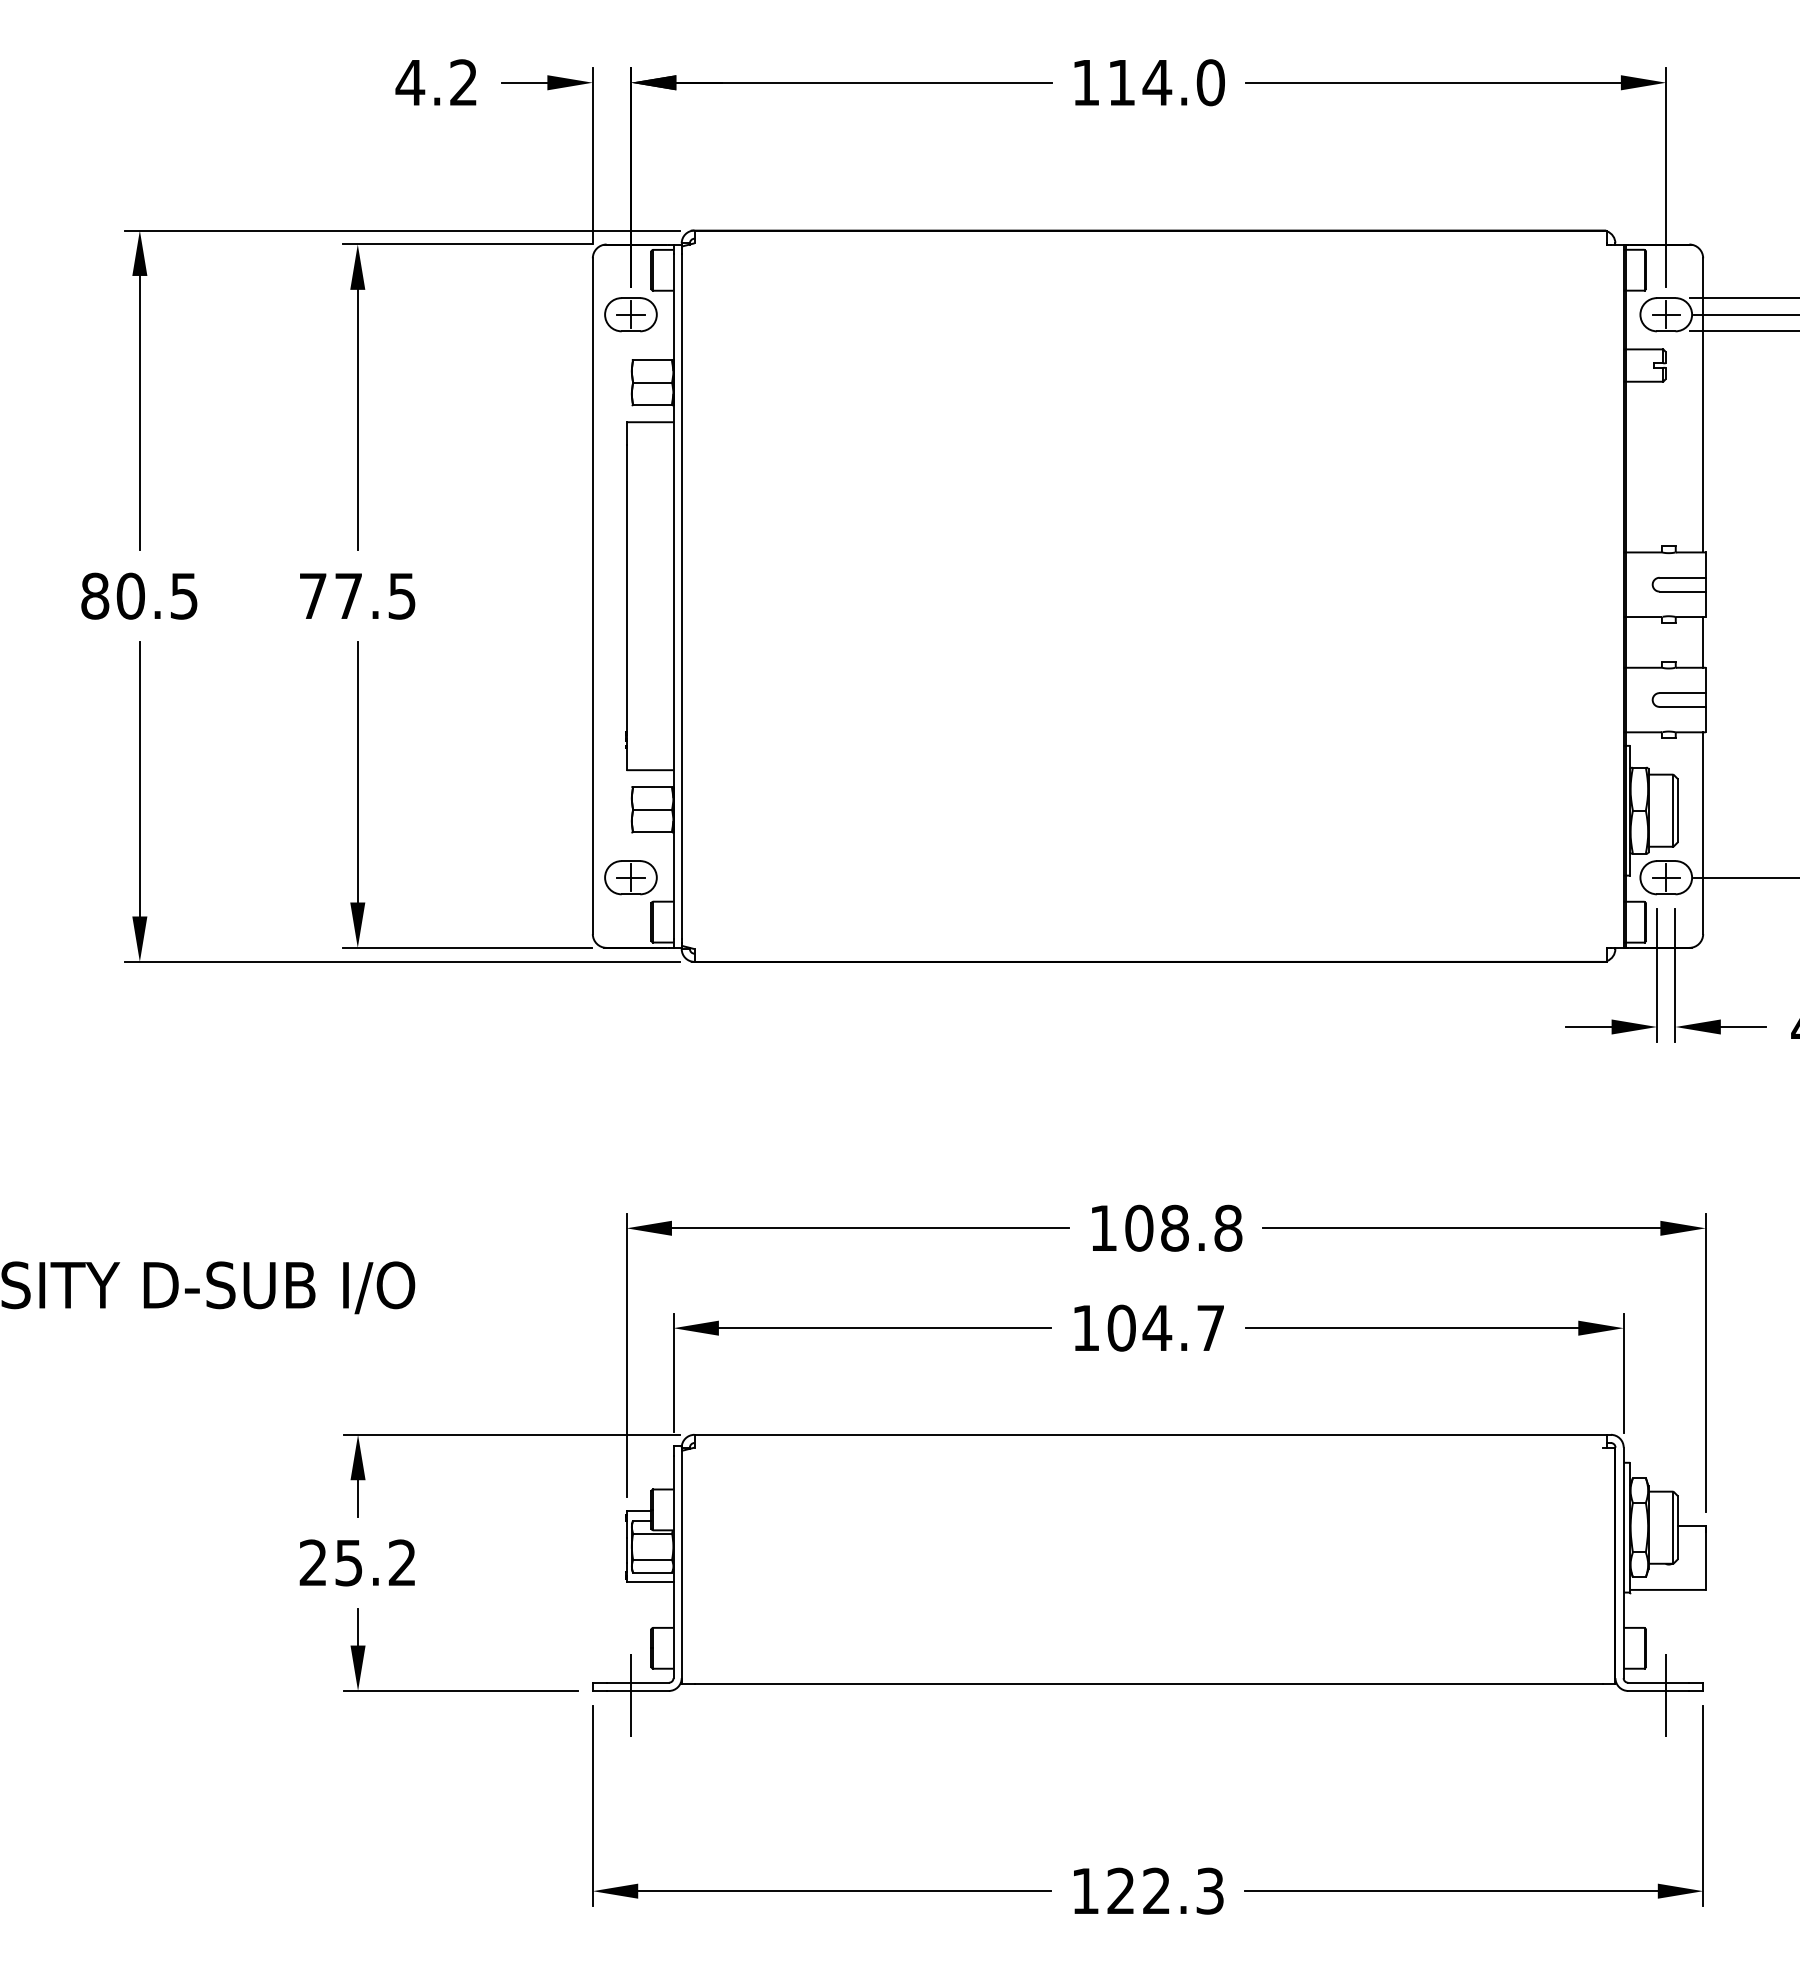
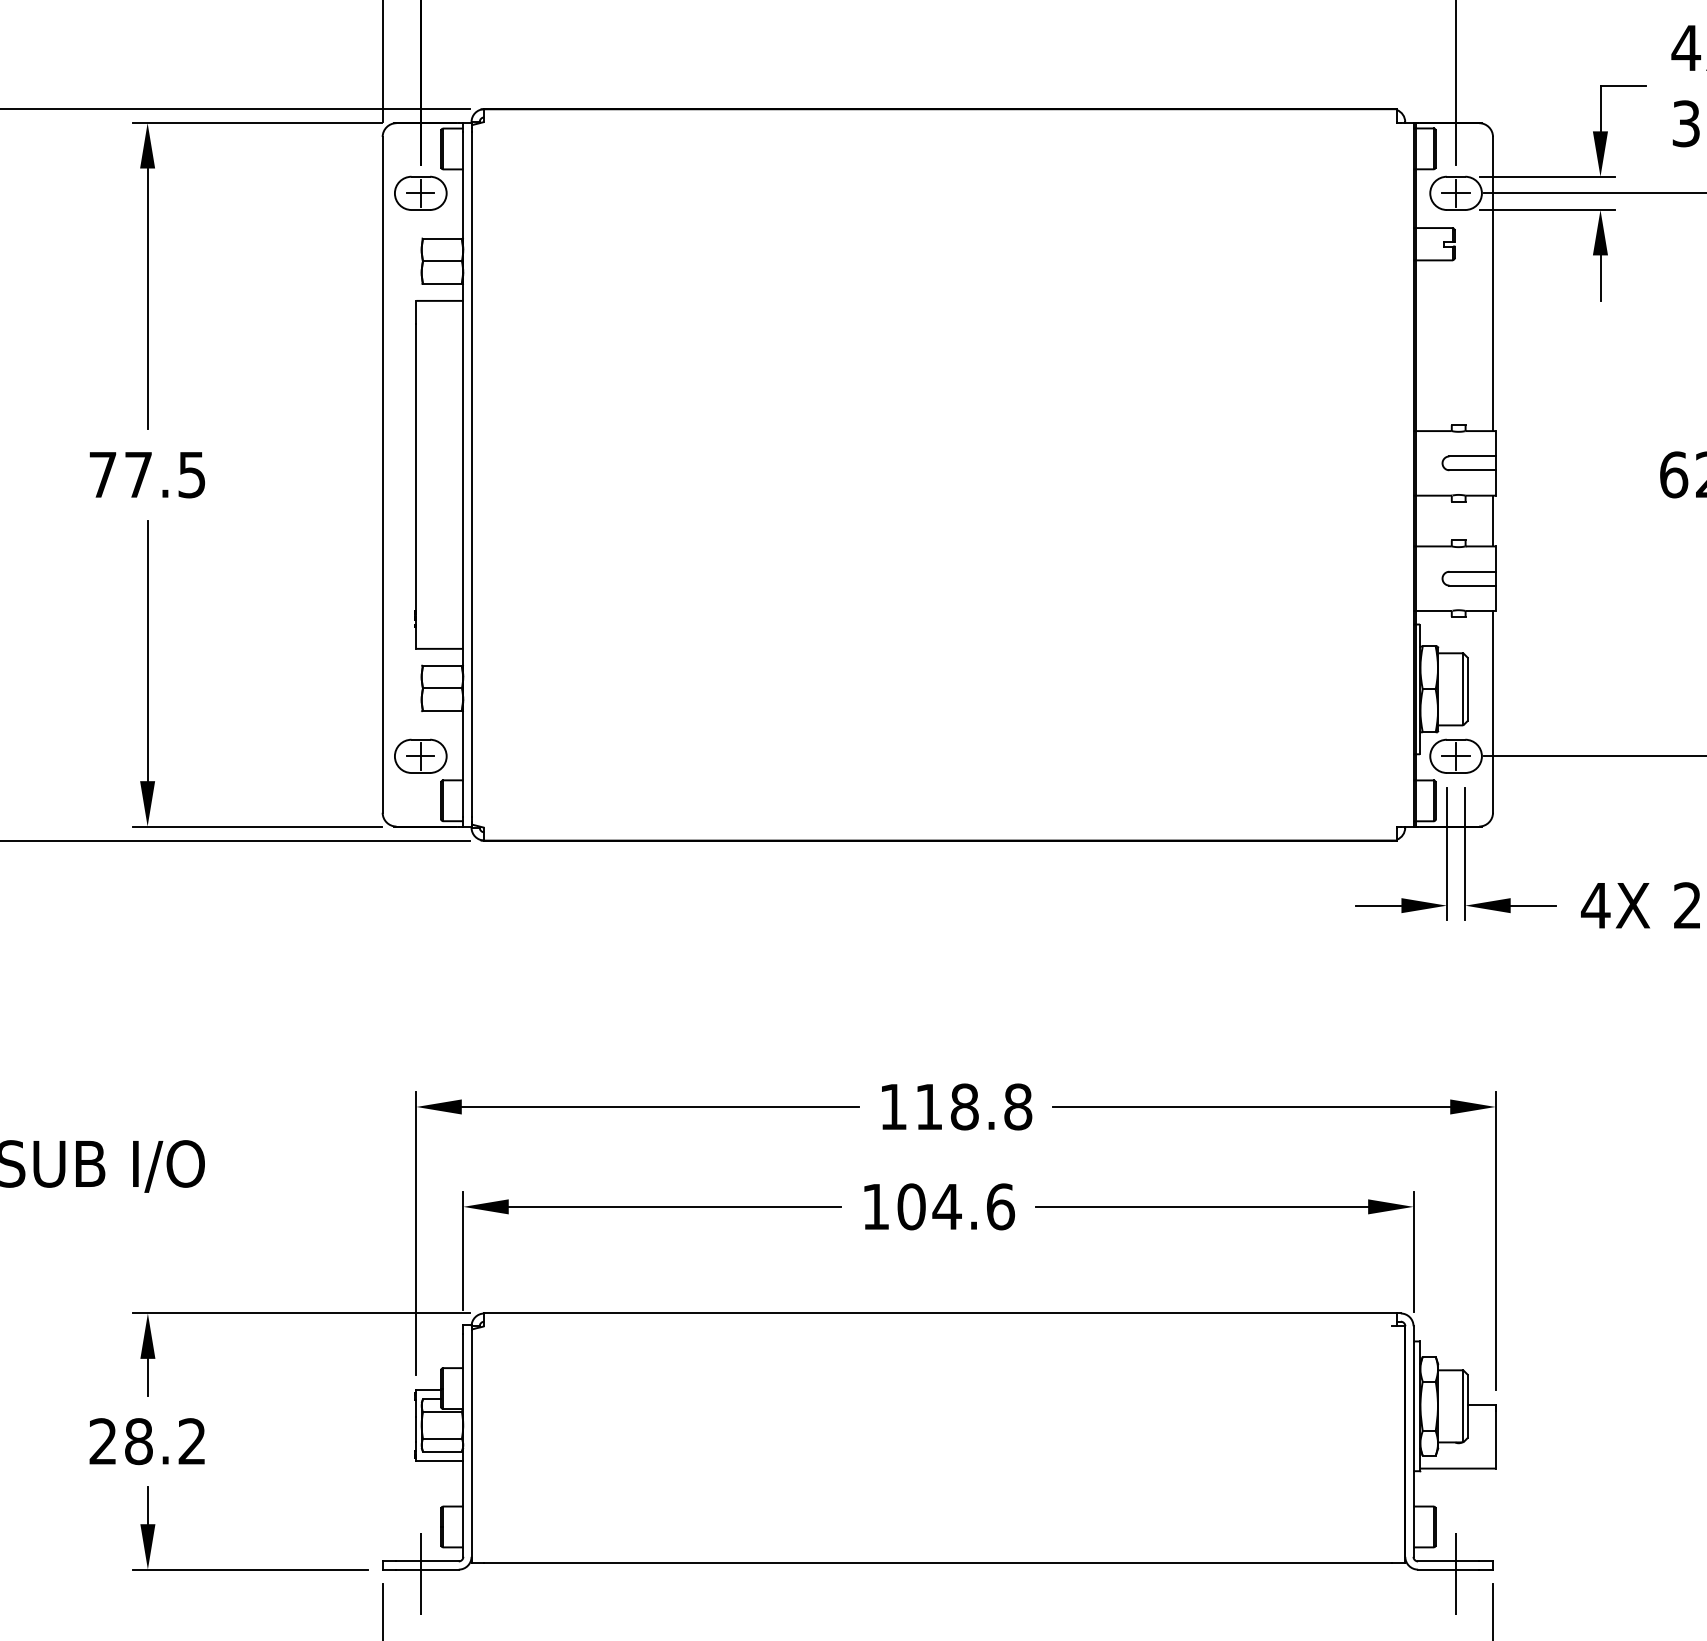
text: (1139, 1227) -> (929, 1106), 108.8 -> 118.8
text: (1211, 1327) -> (1001, 1206), 104.7 -> 104.6
text: (349, 1562) -> (139, 1441), 25.2 -> 28.2

